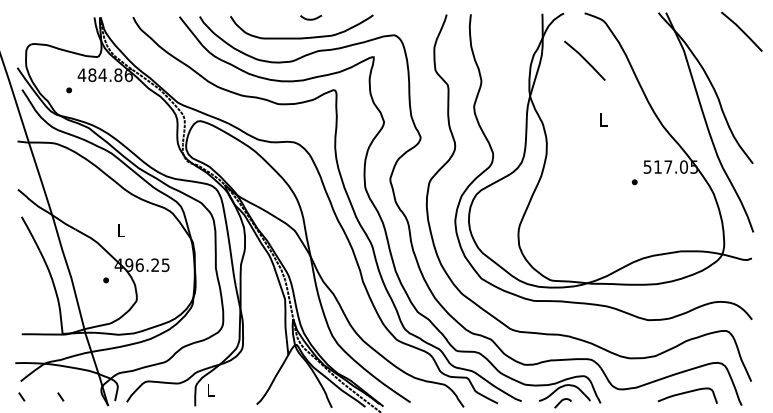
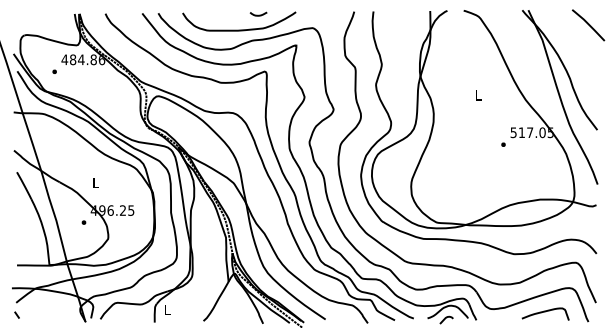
curve: (311, 18) -> (258, 14), moved
line: (584, 60) -> (463, 48), removed
line: (60, 396) -> (47, 314), removed

